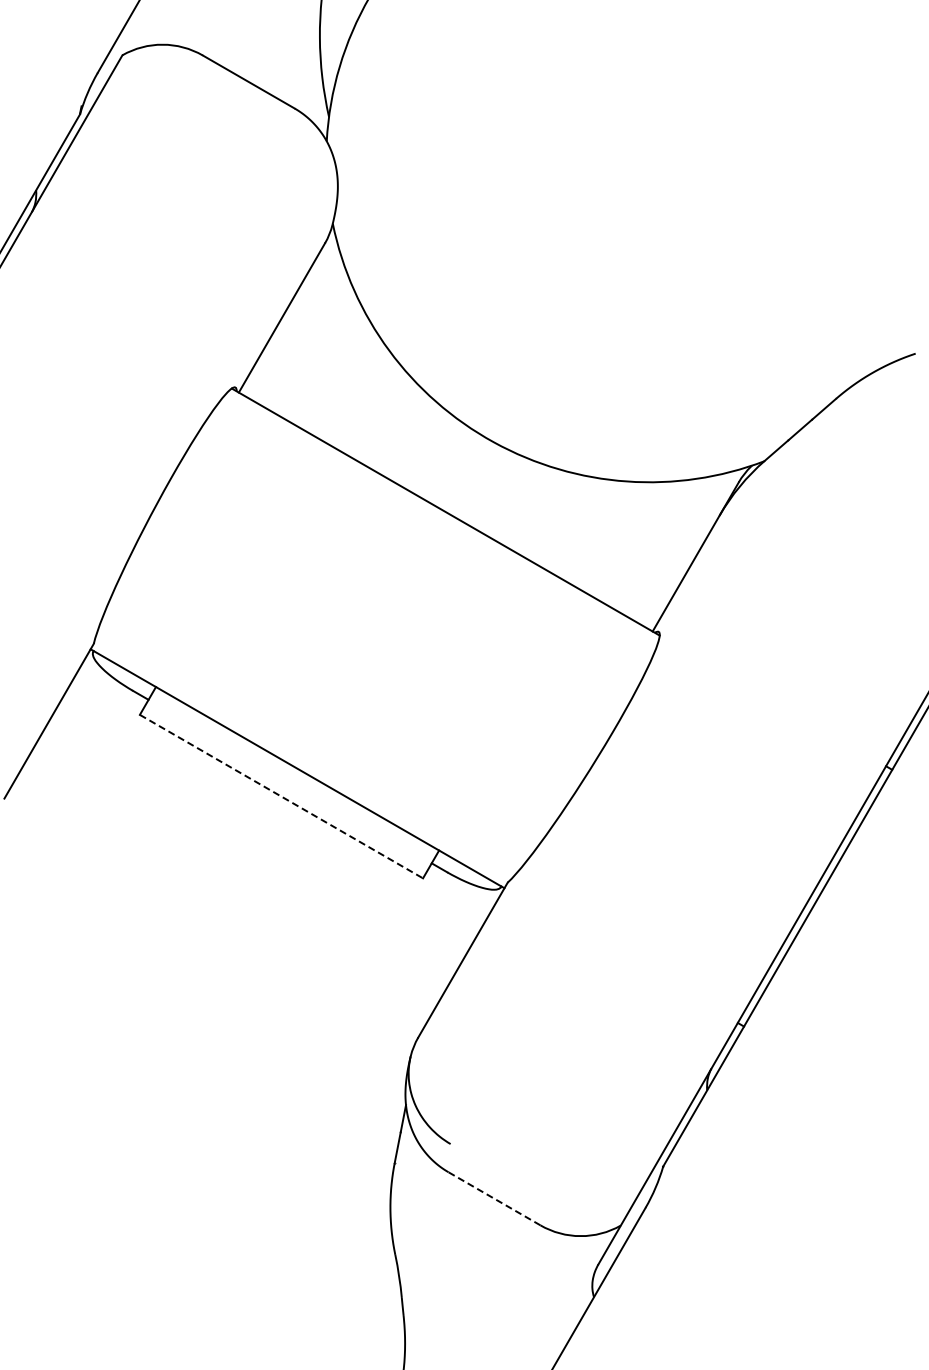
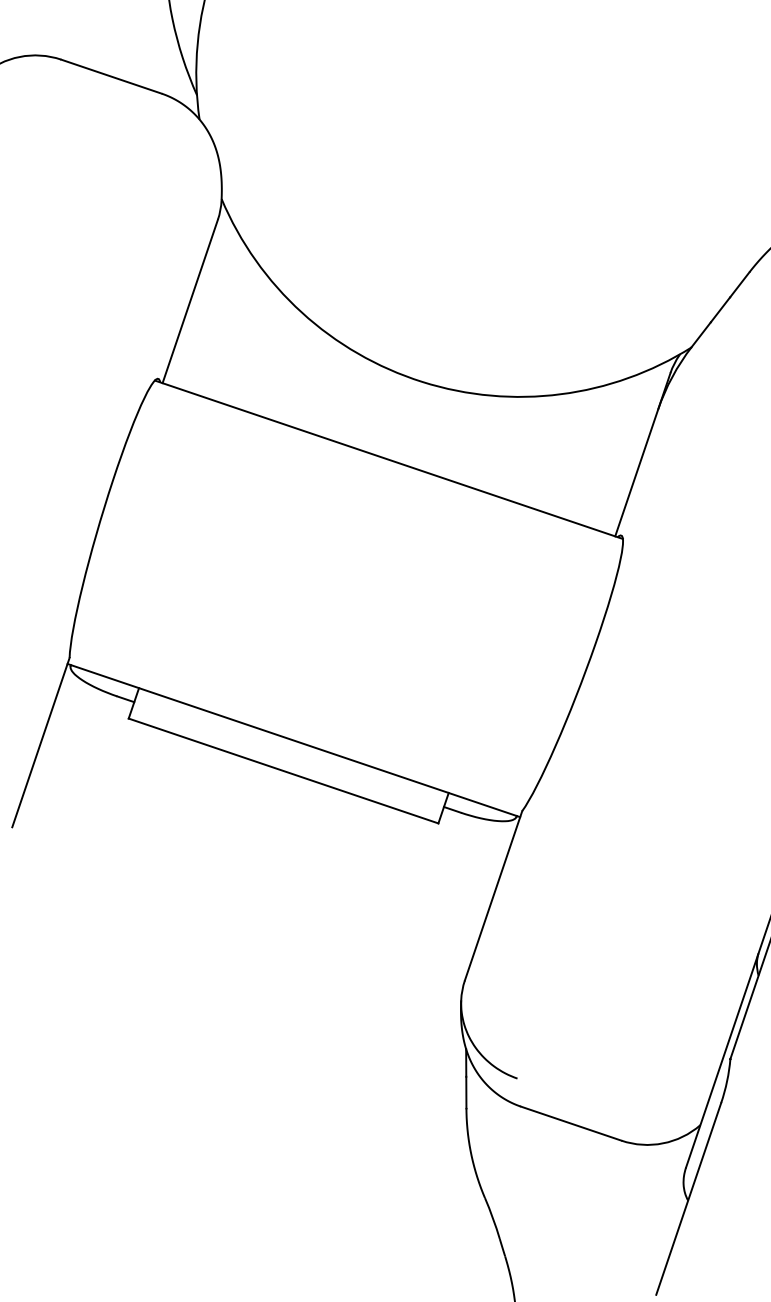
line: (281, 796) -> (283, 770), dashed -> solid
line: (494, 1198) -> (571, 1123), dashed -> solid

